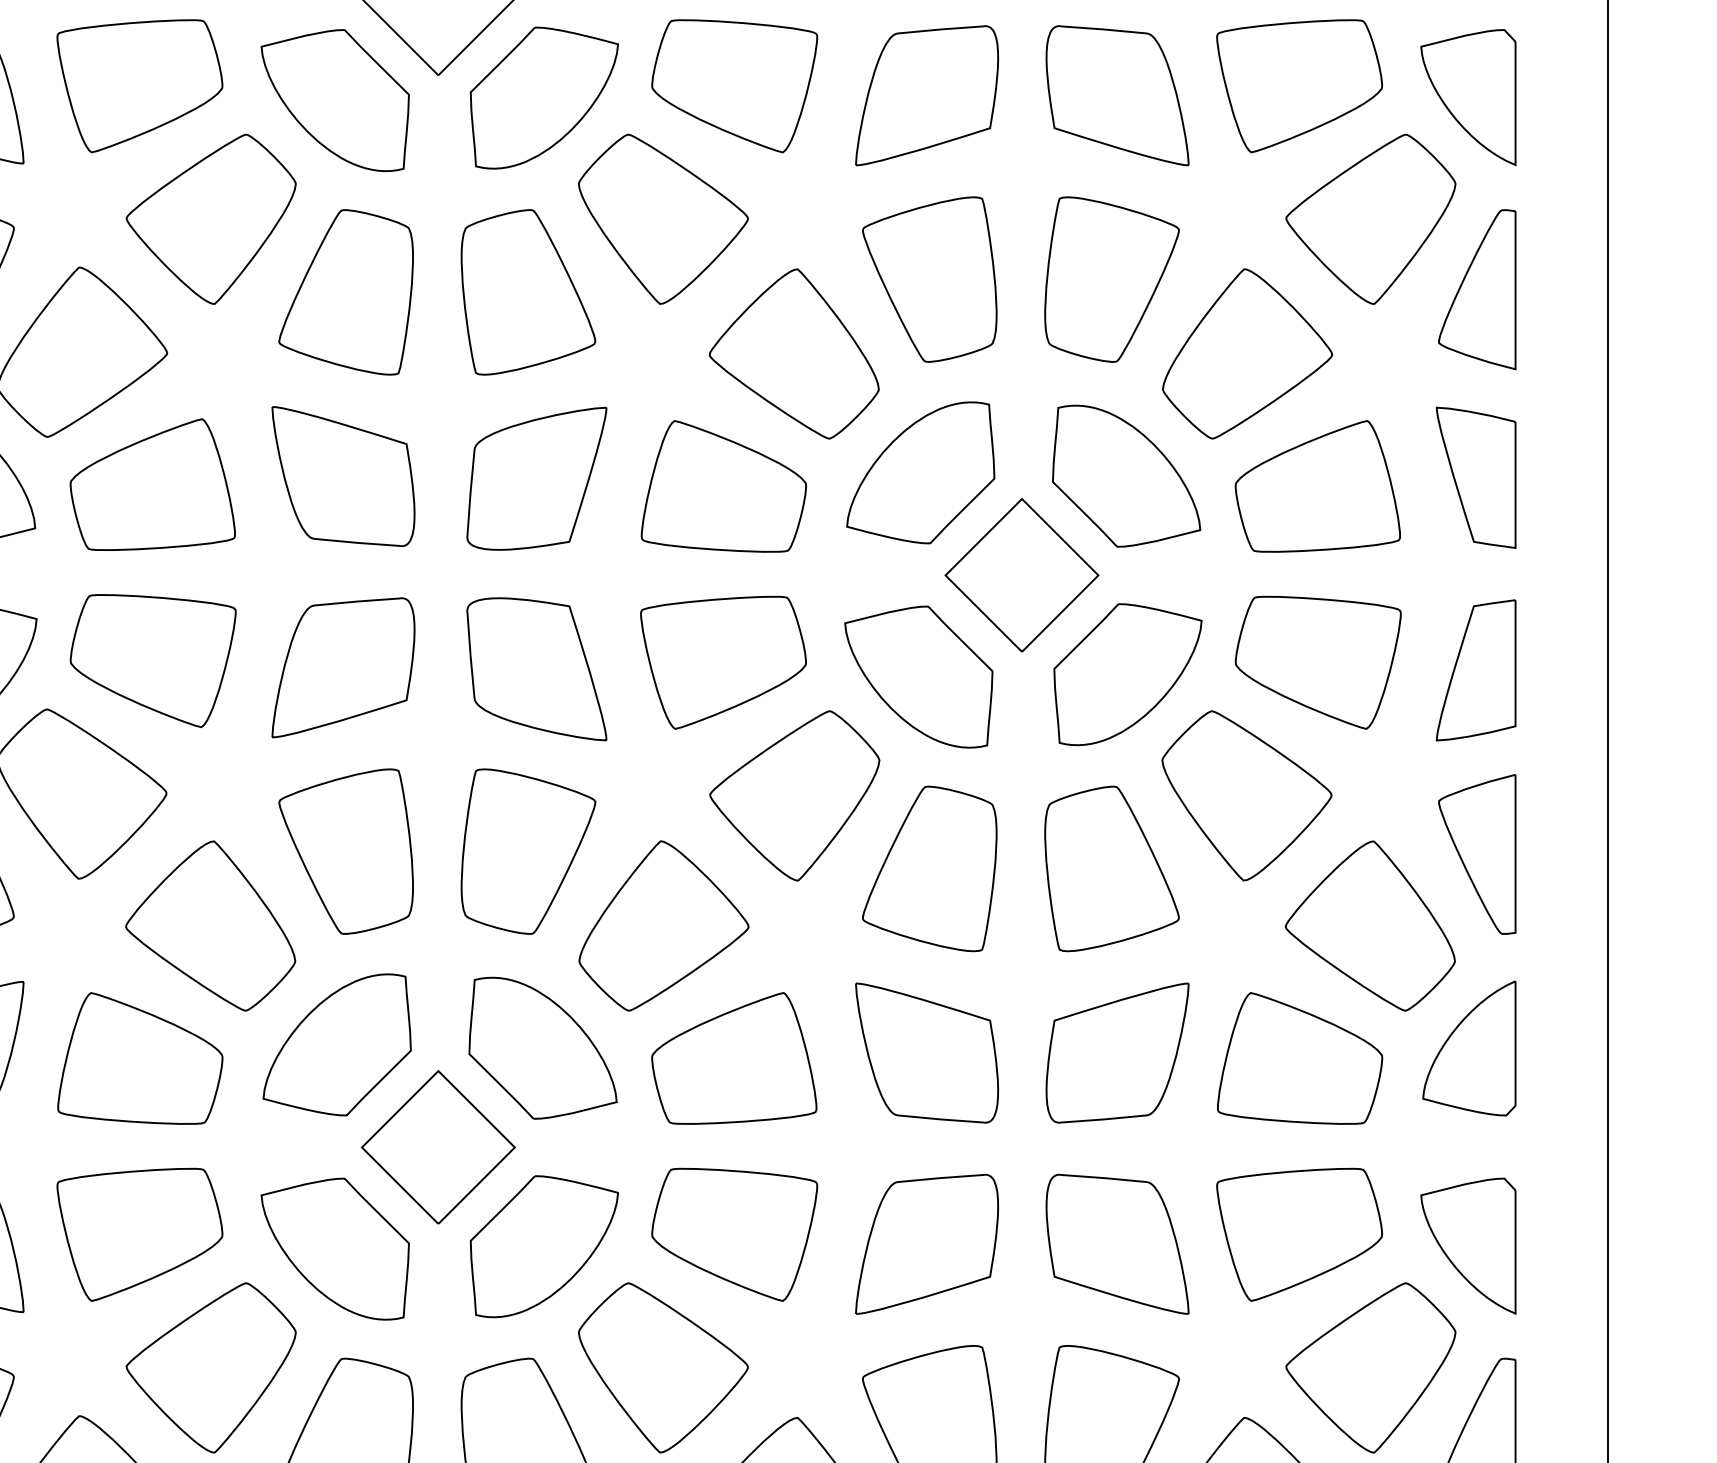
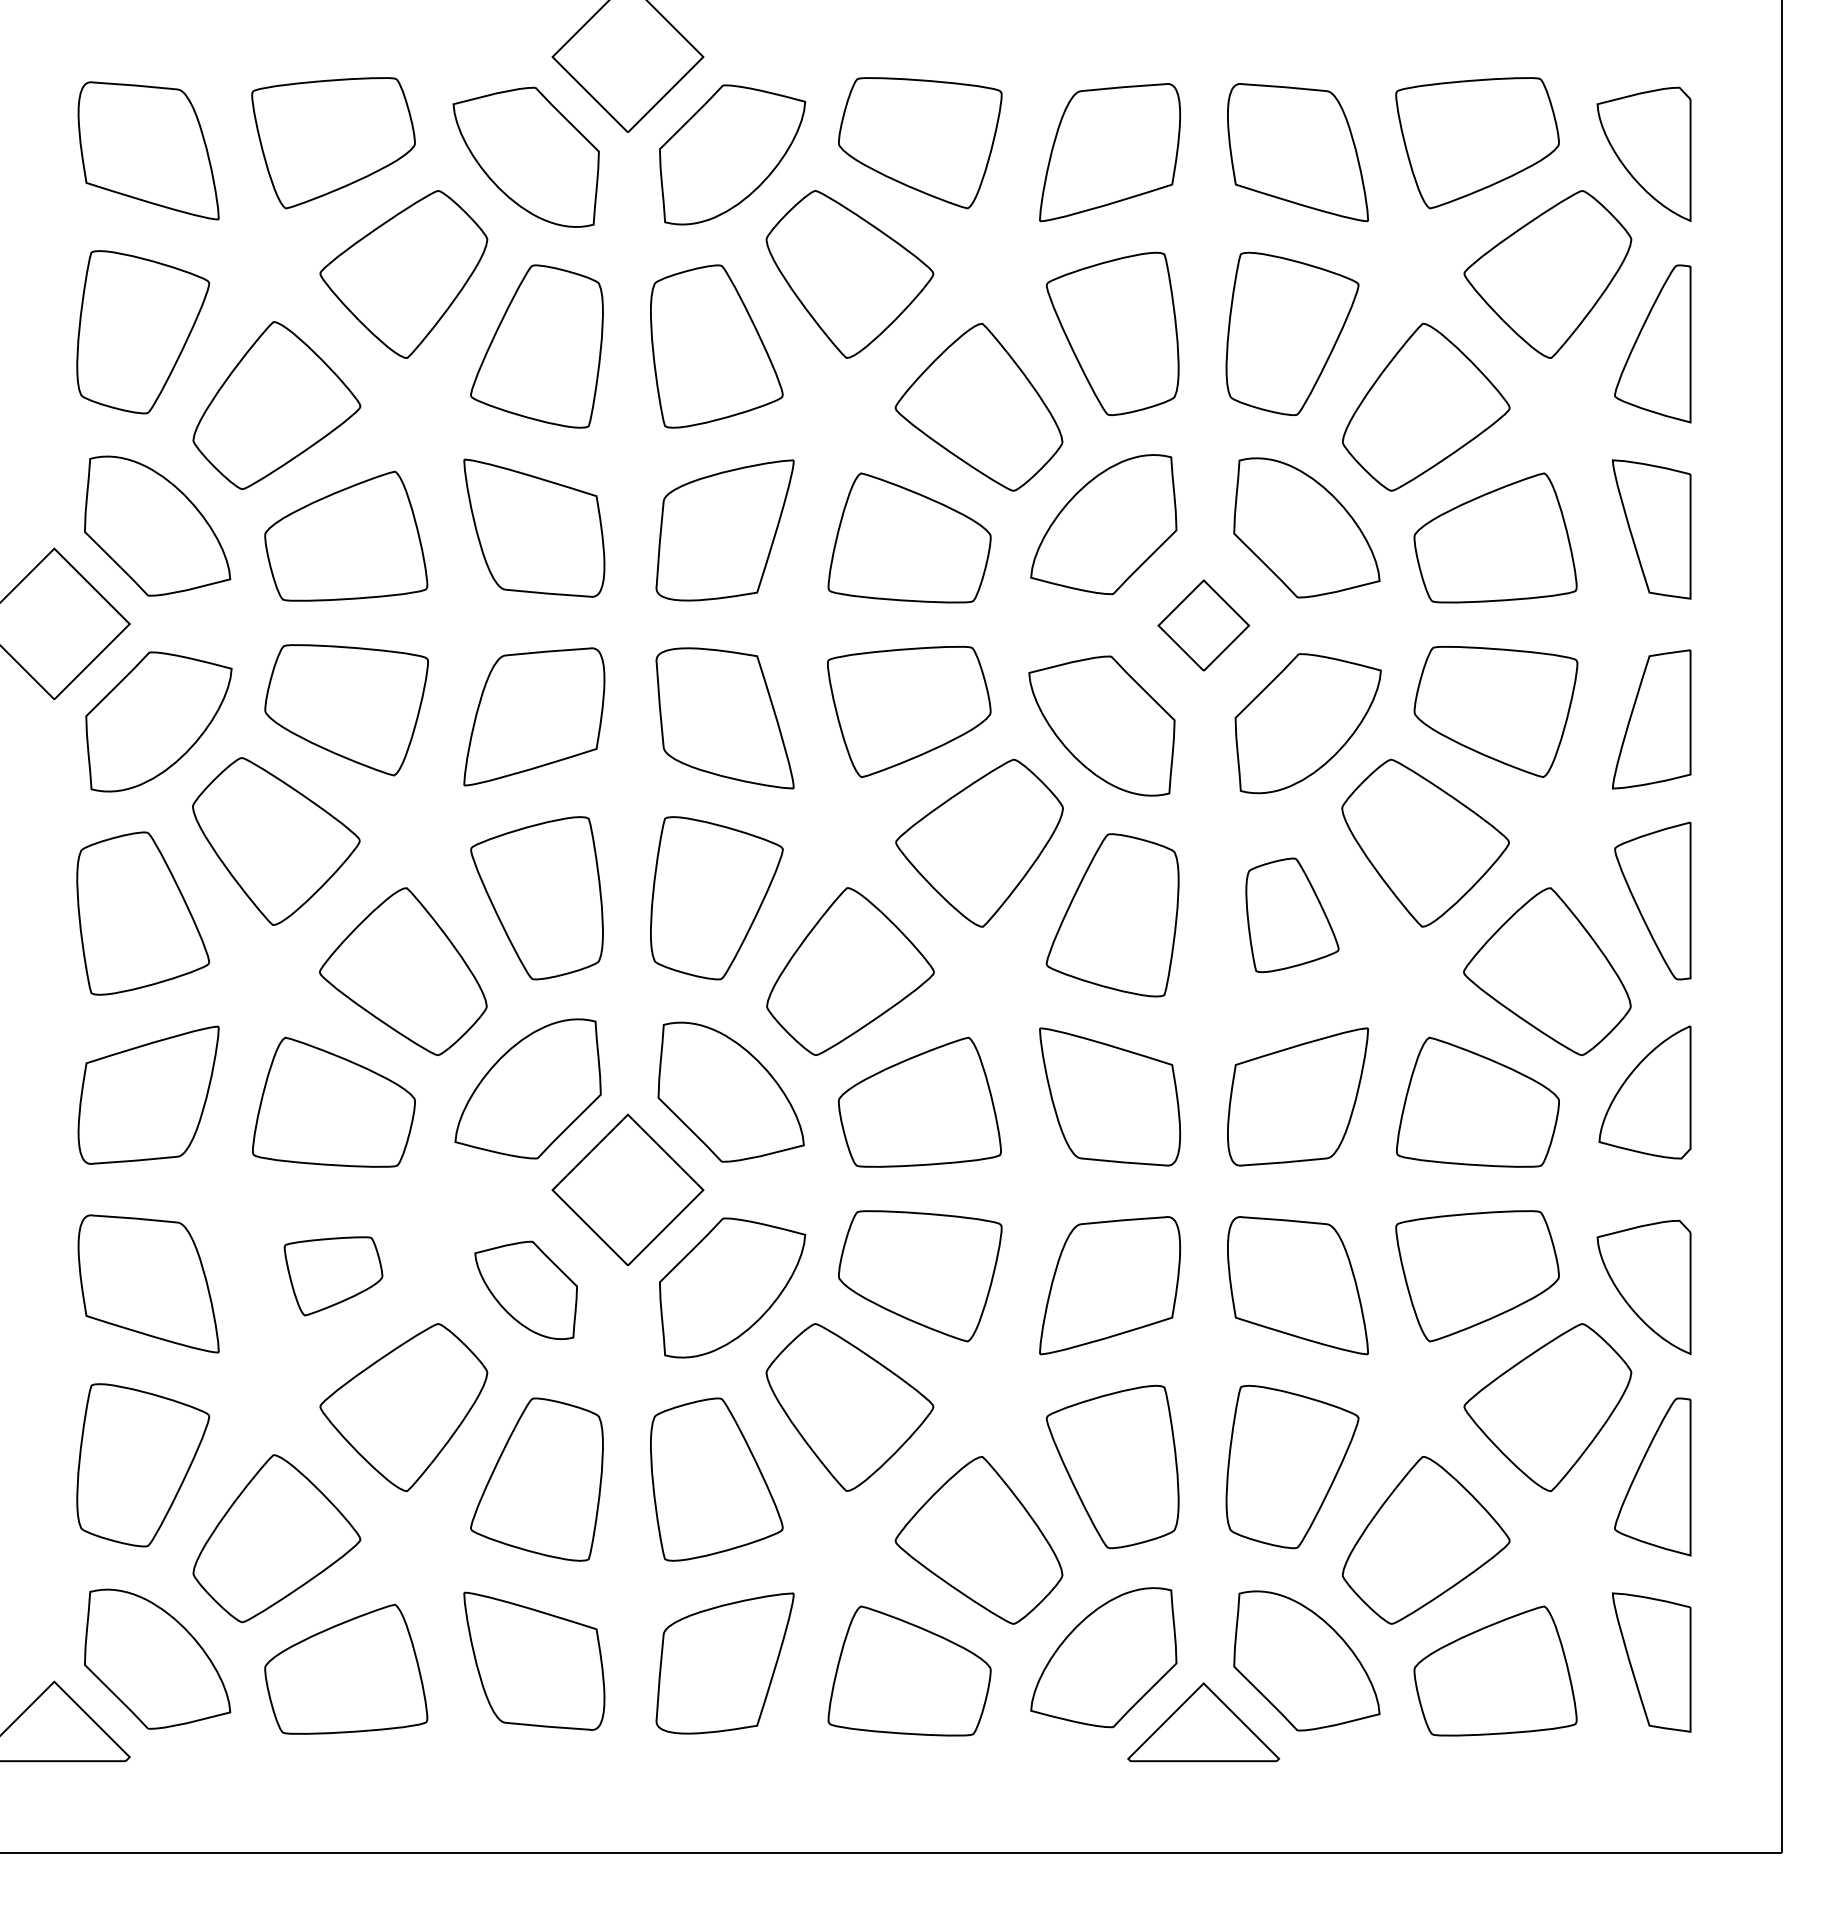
part: (1021, 575) -> (1203, 625), size x0.6
part: (1112, 869) -> (1292, 915), size x0.7
part: (139, 1235) -> (333, 1276), size x0.6
part: (334, 1249) -> (525, 1290), size x0.7

